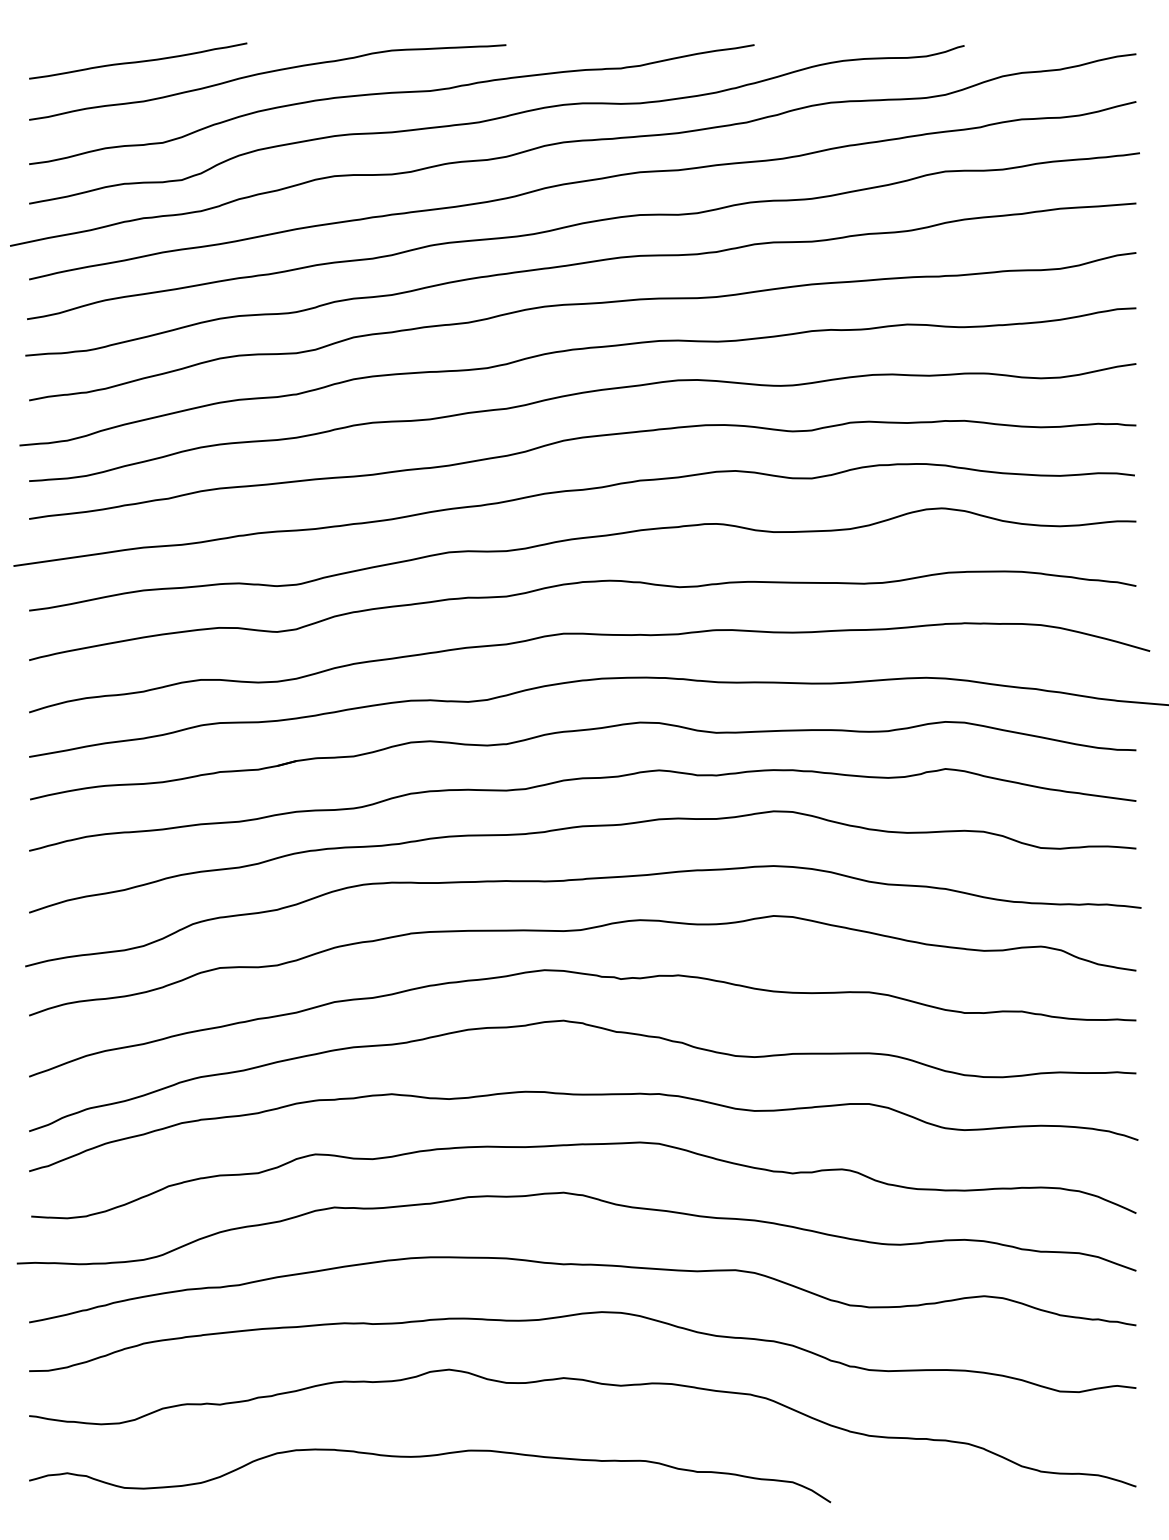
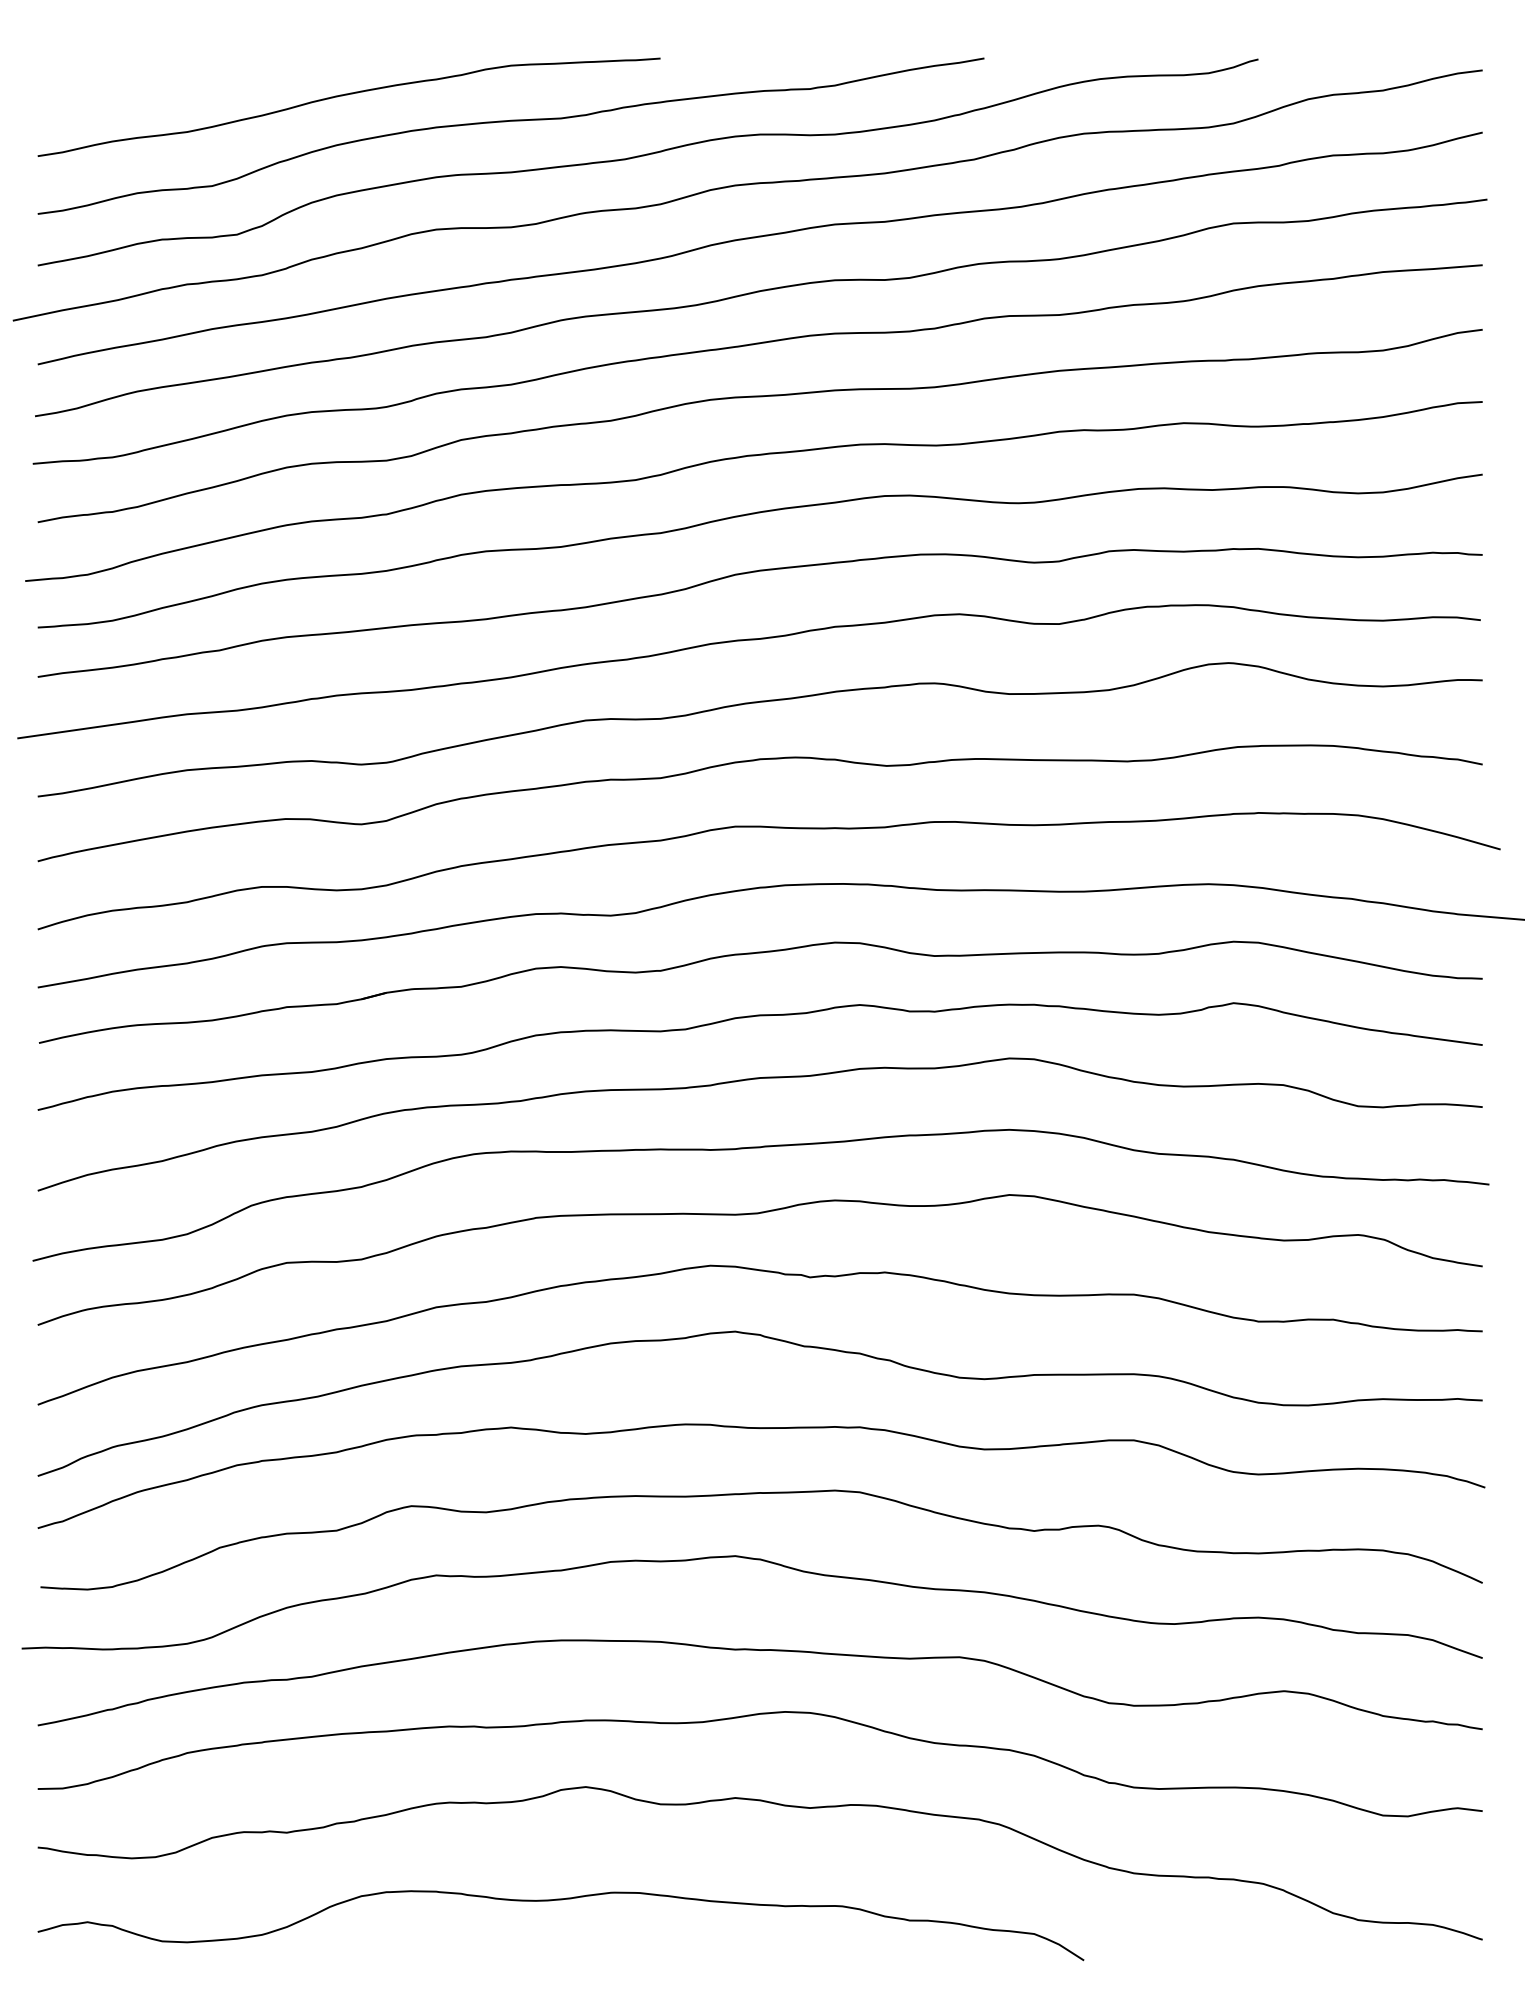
curve: (137, 61) -> (179, 79), removed

